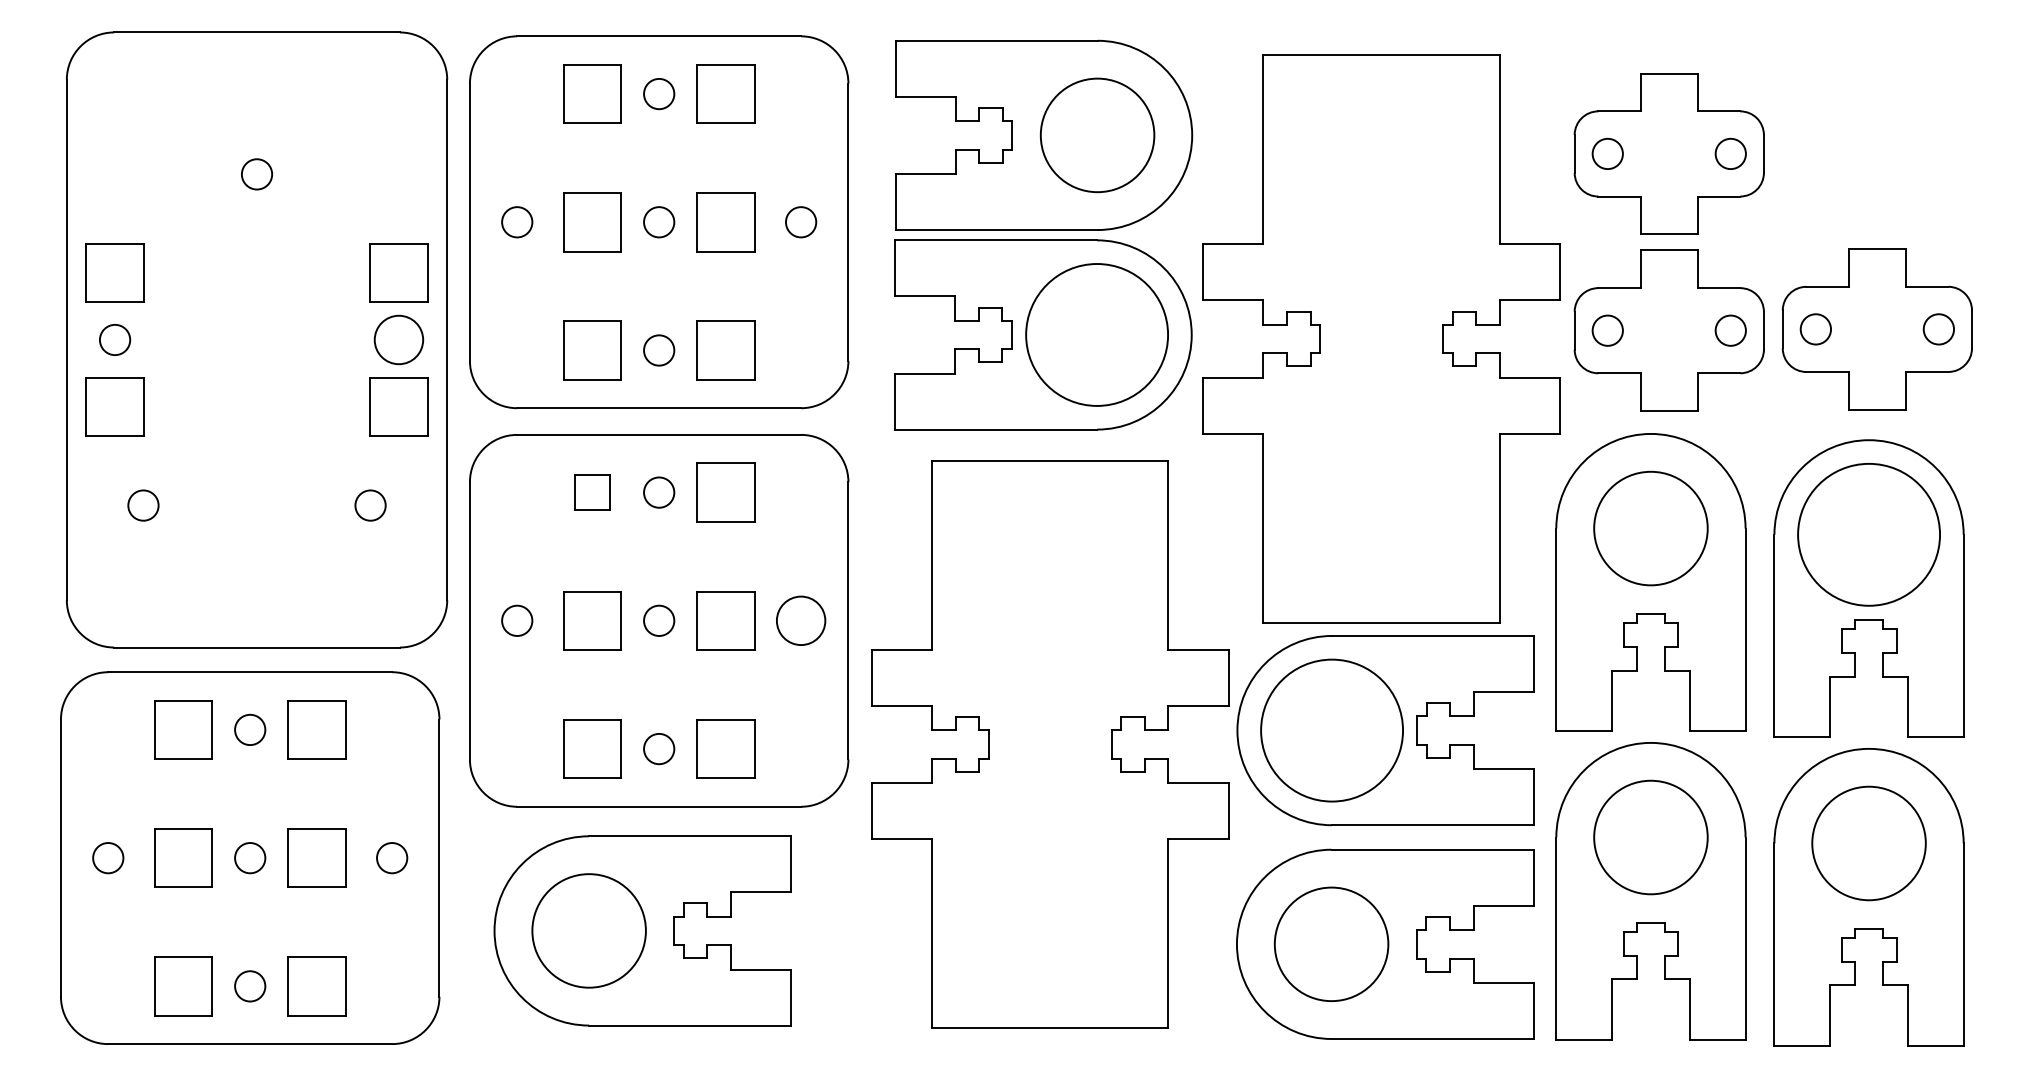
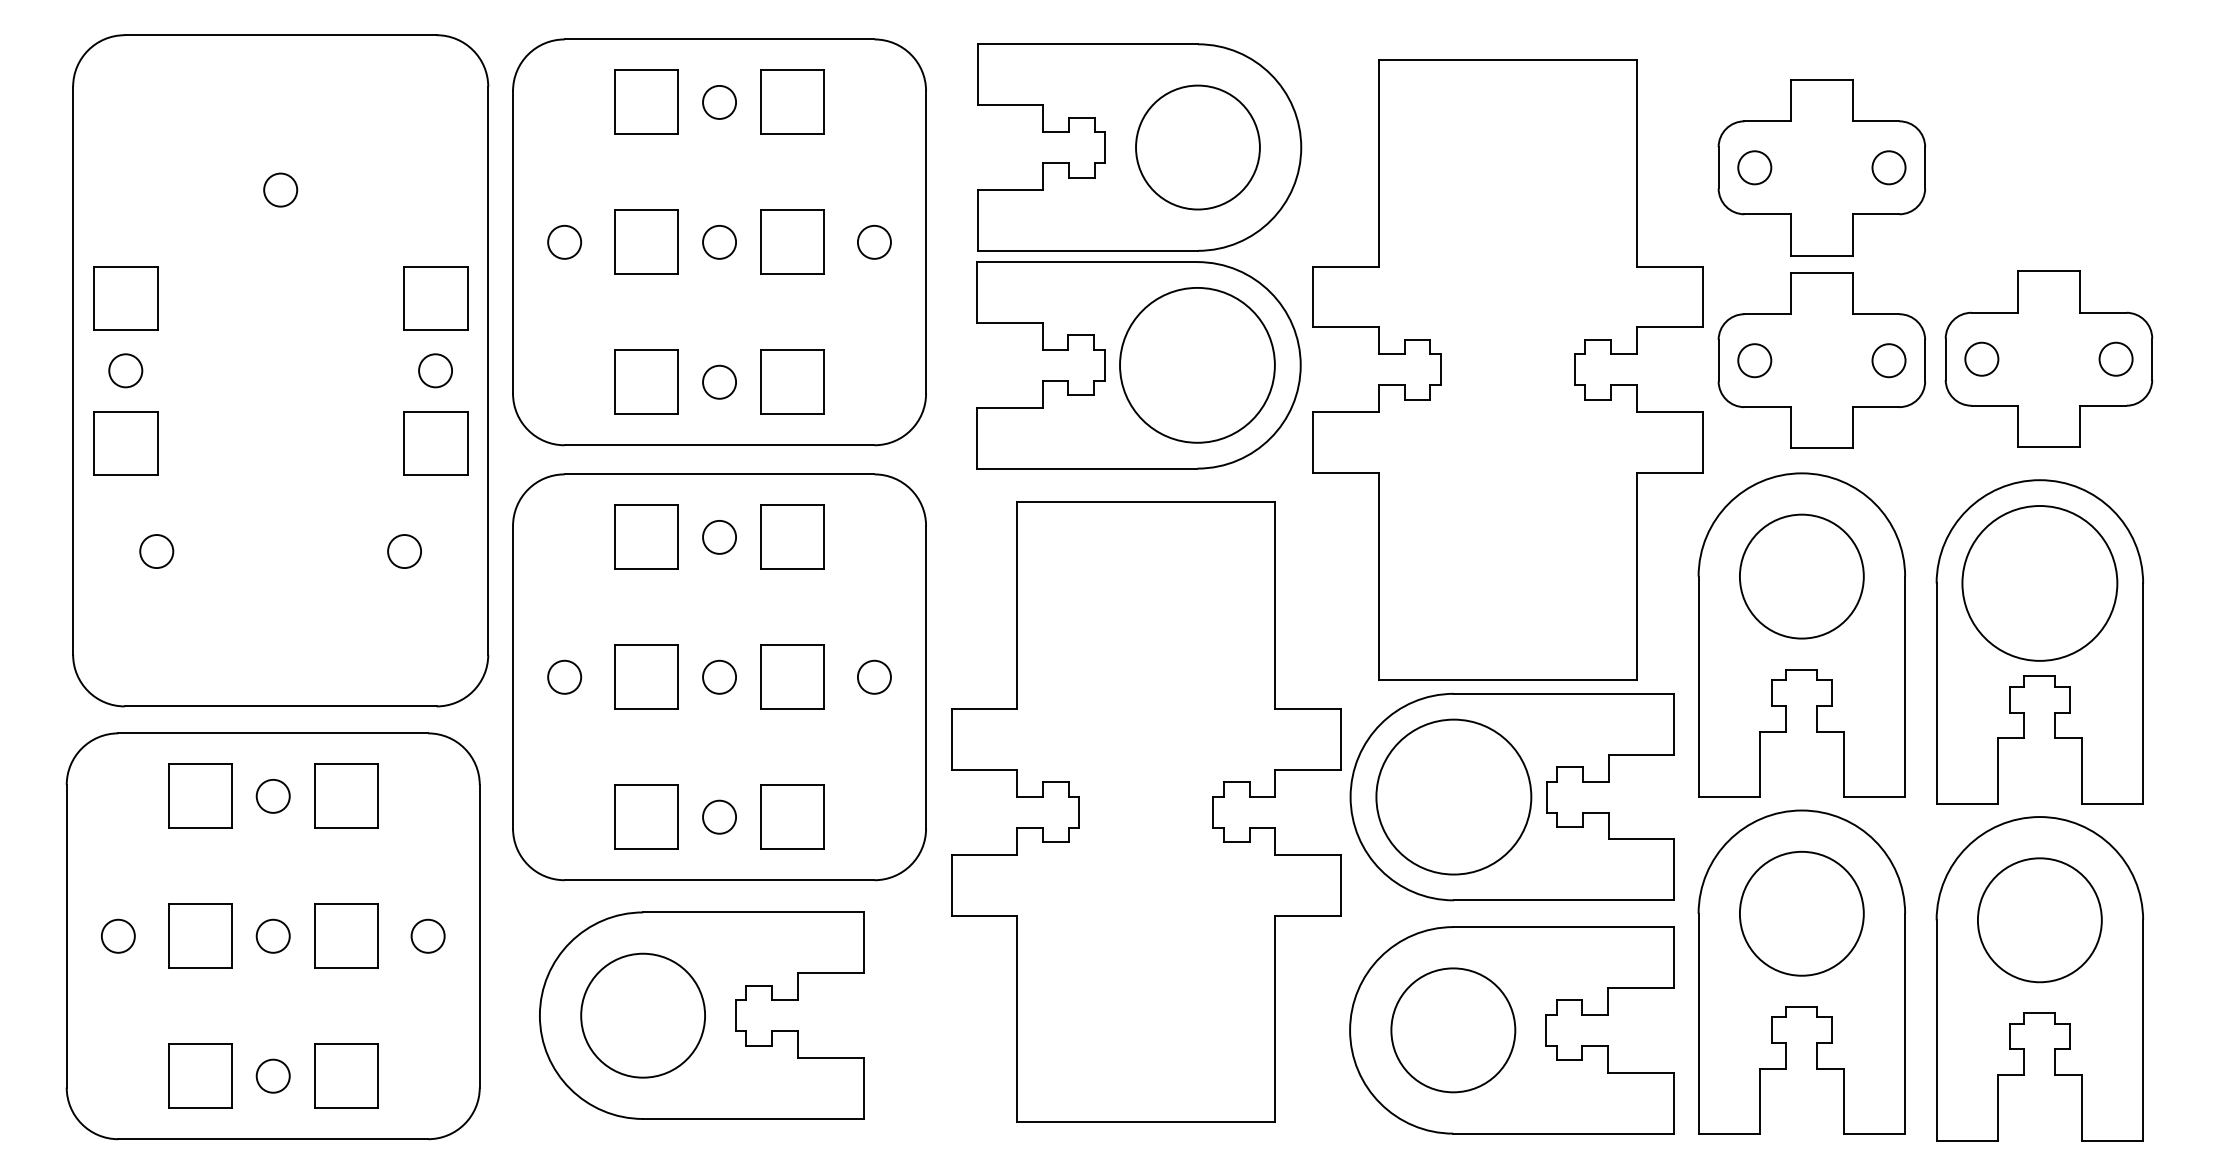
circle: (398, 339) -> (435, 370), size x0.62
part: (592, 492) -> (646, 537), size x1.67
circle: (800, 620) -> (873, 676), size x0.62

